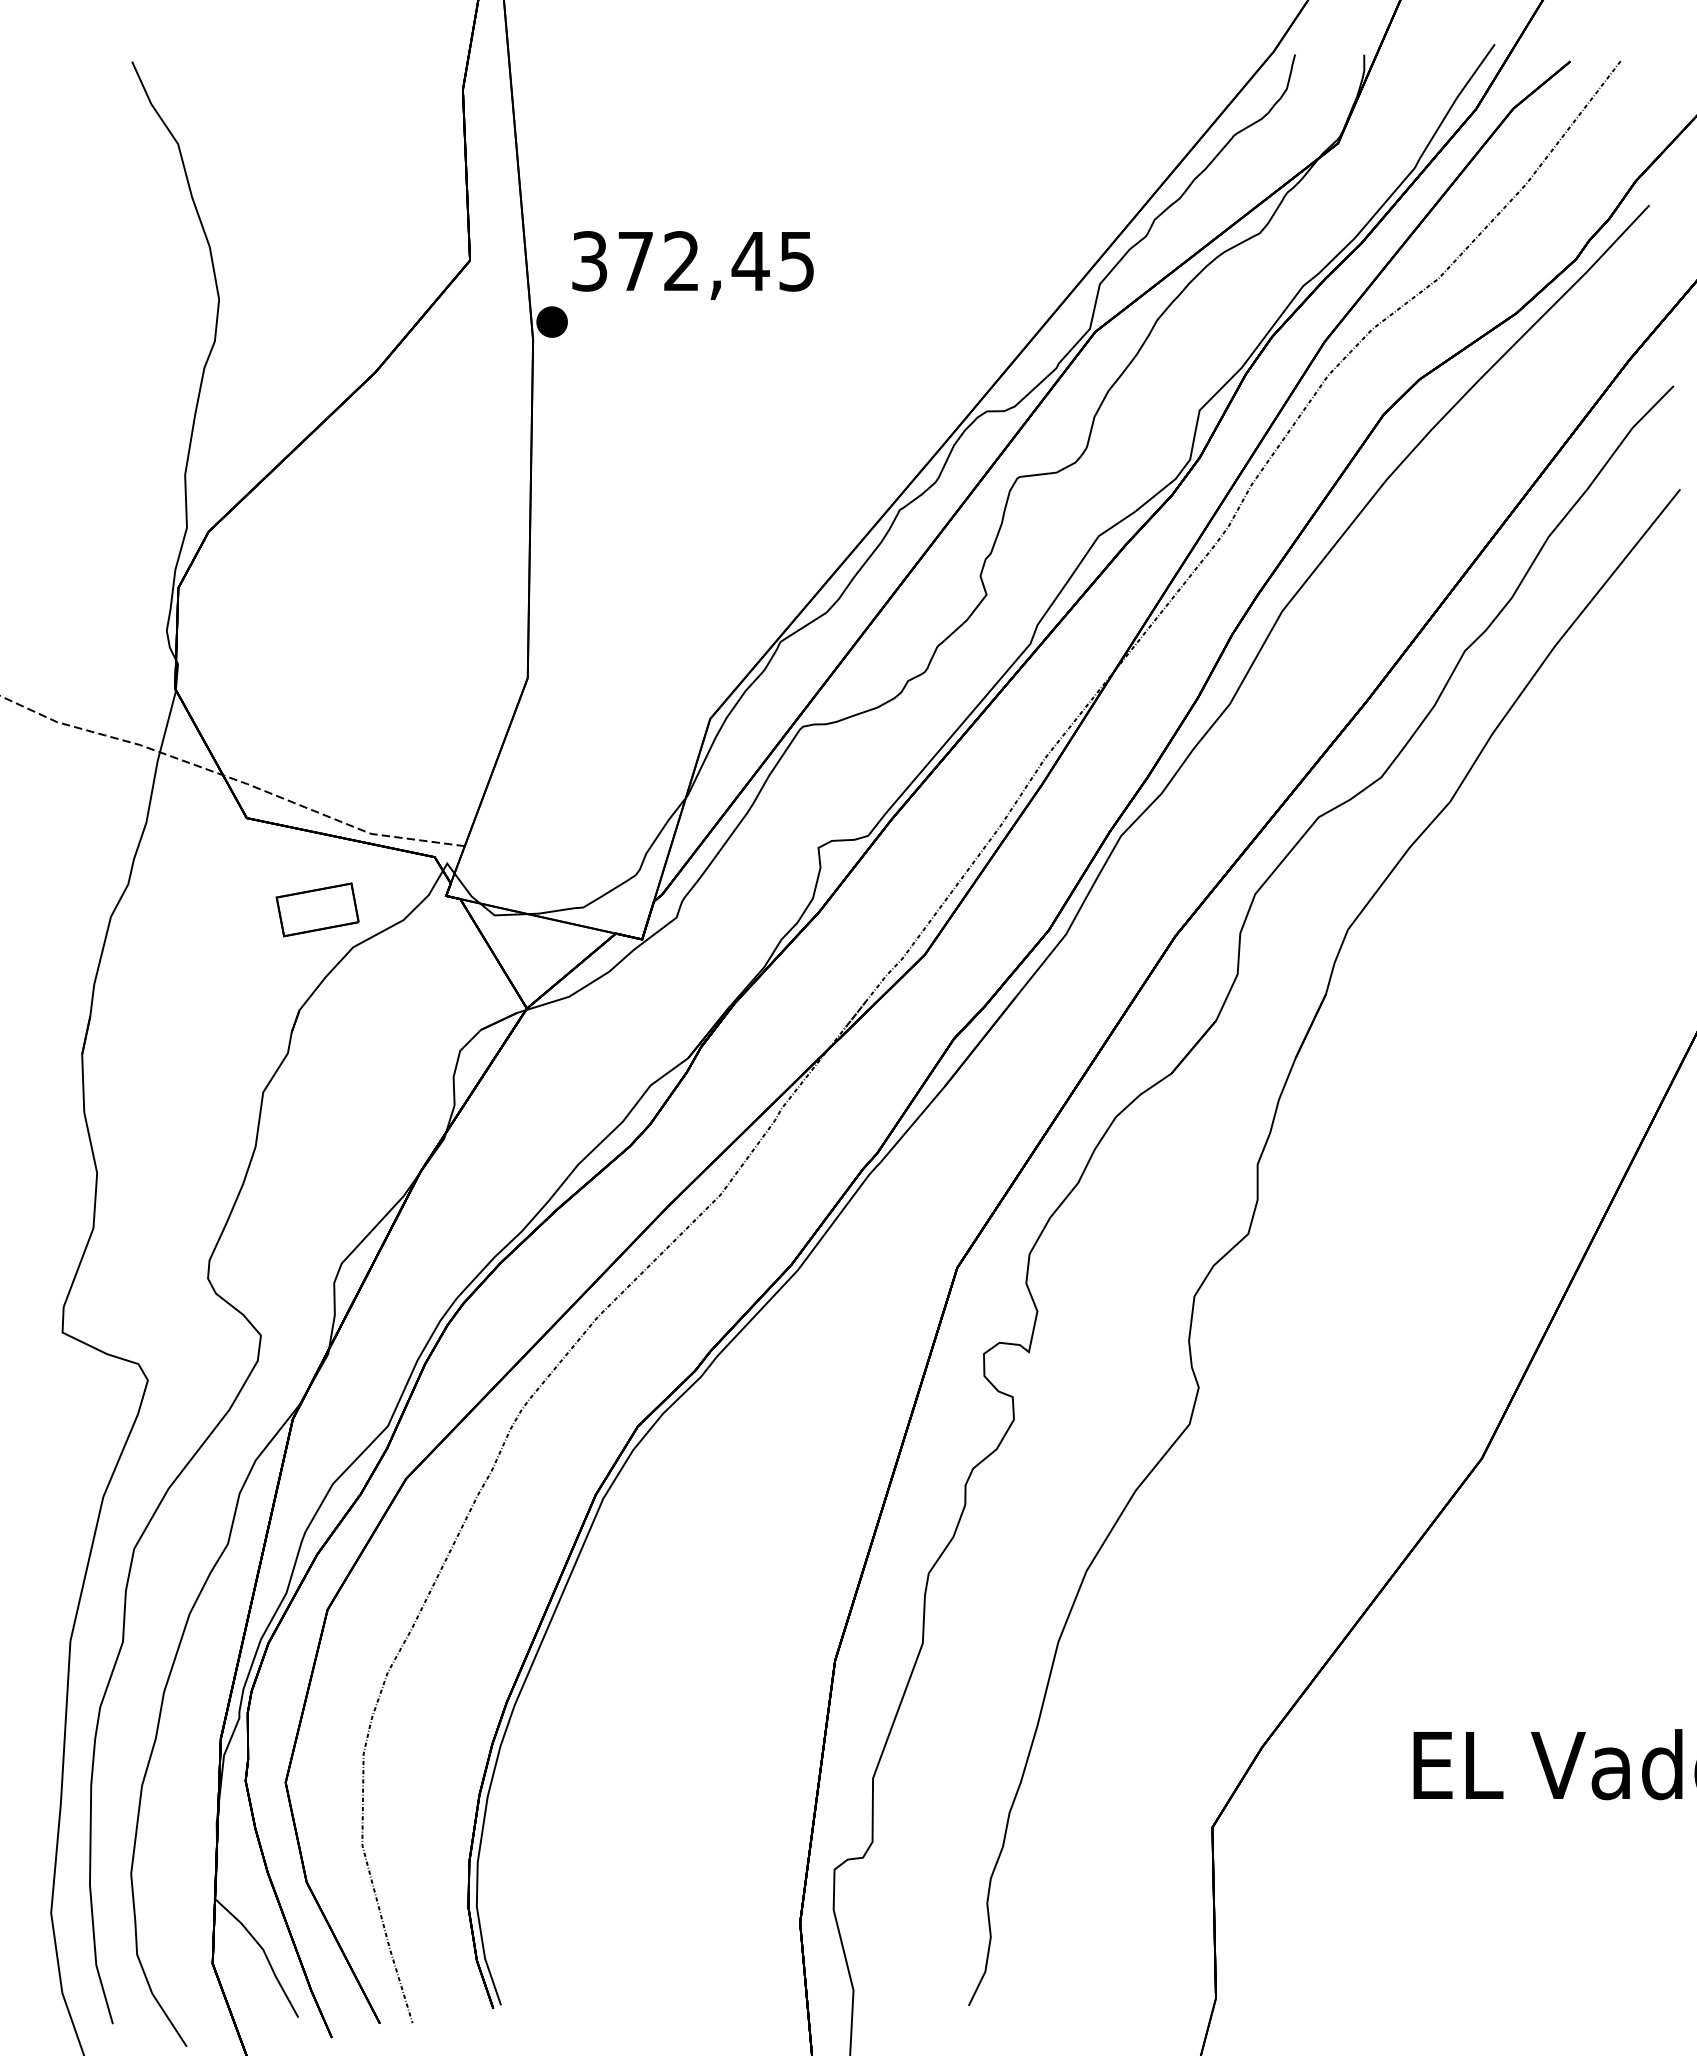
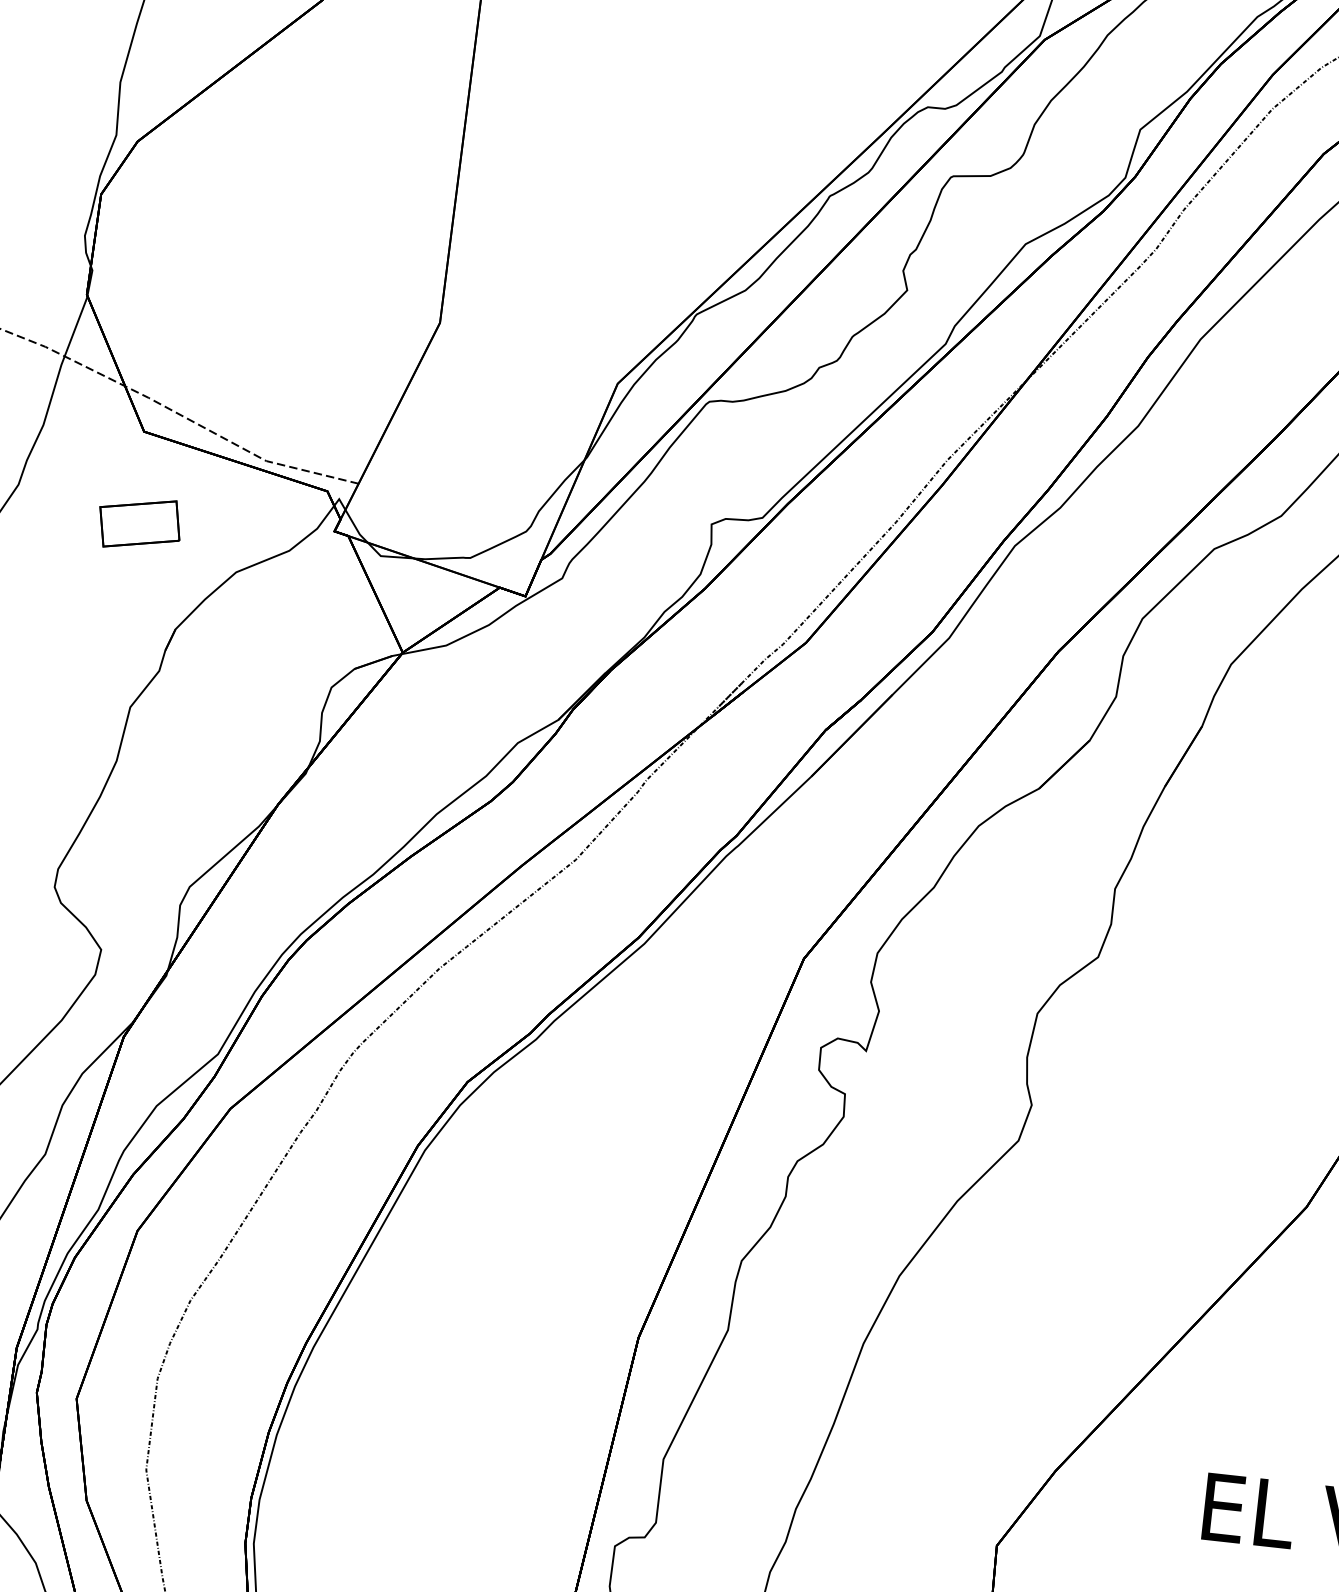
part: (317, 909) -> (139, 523), moved

